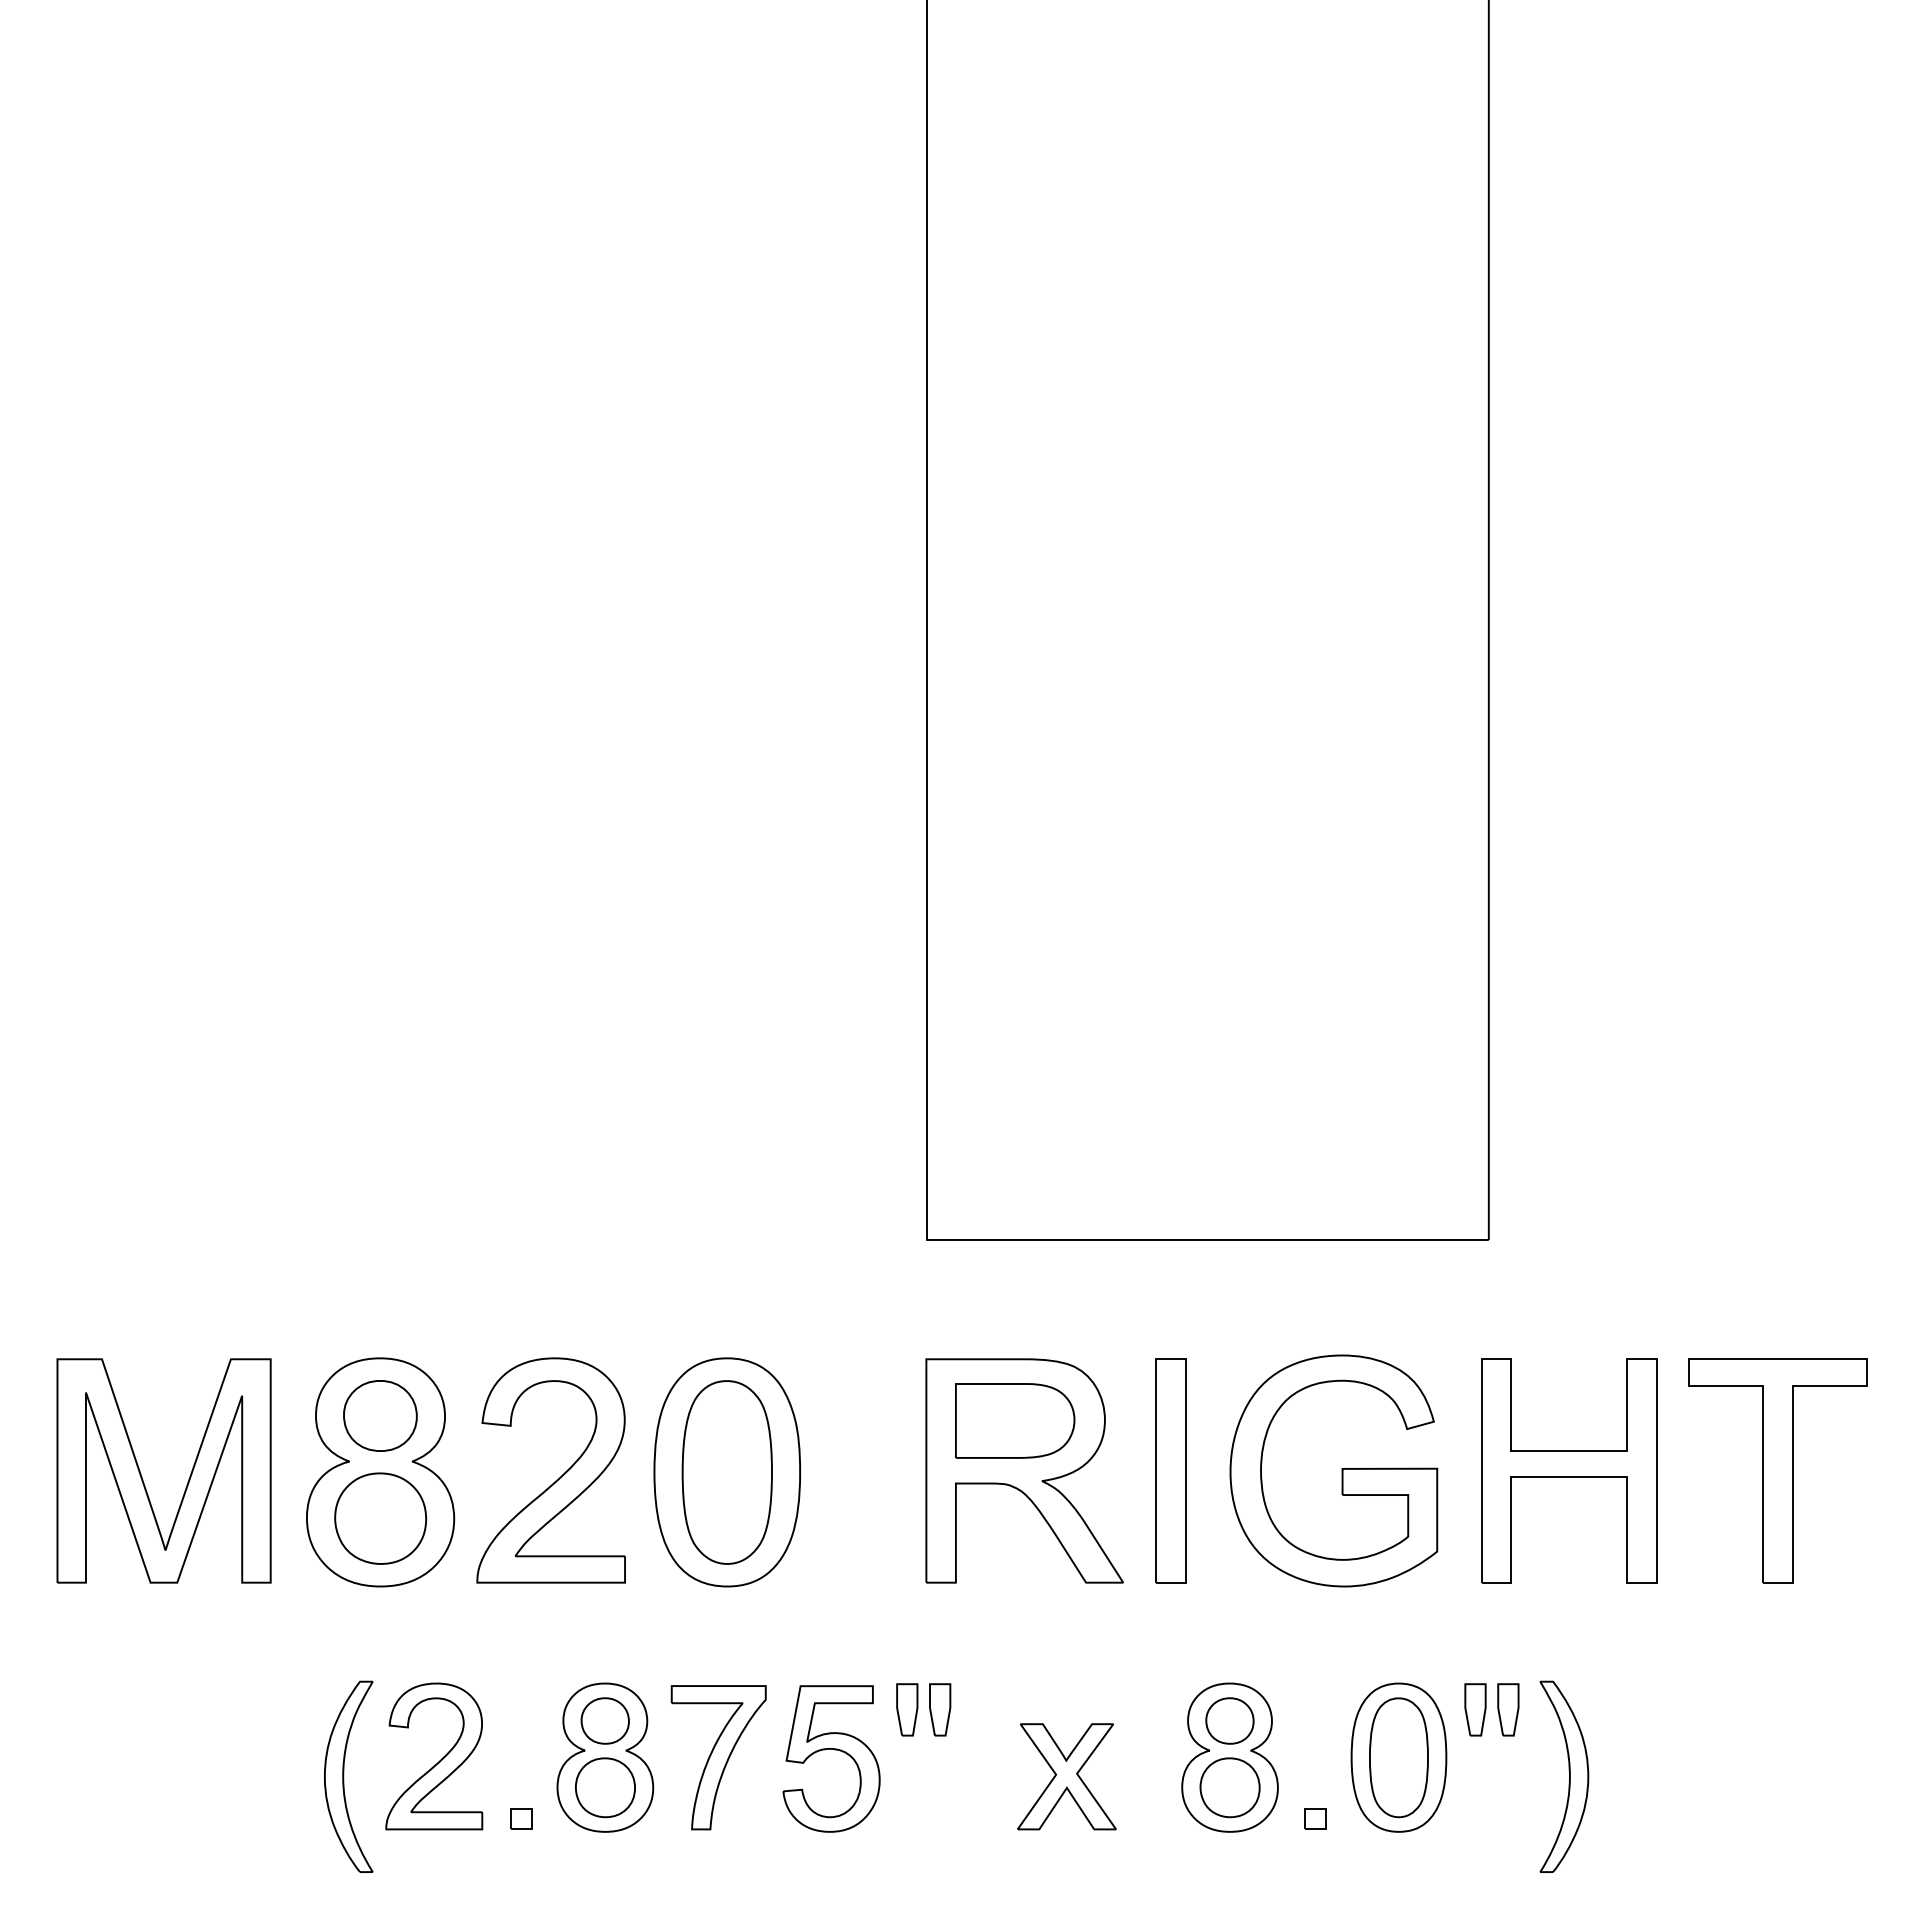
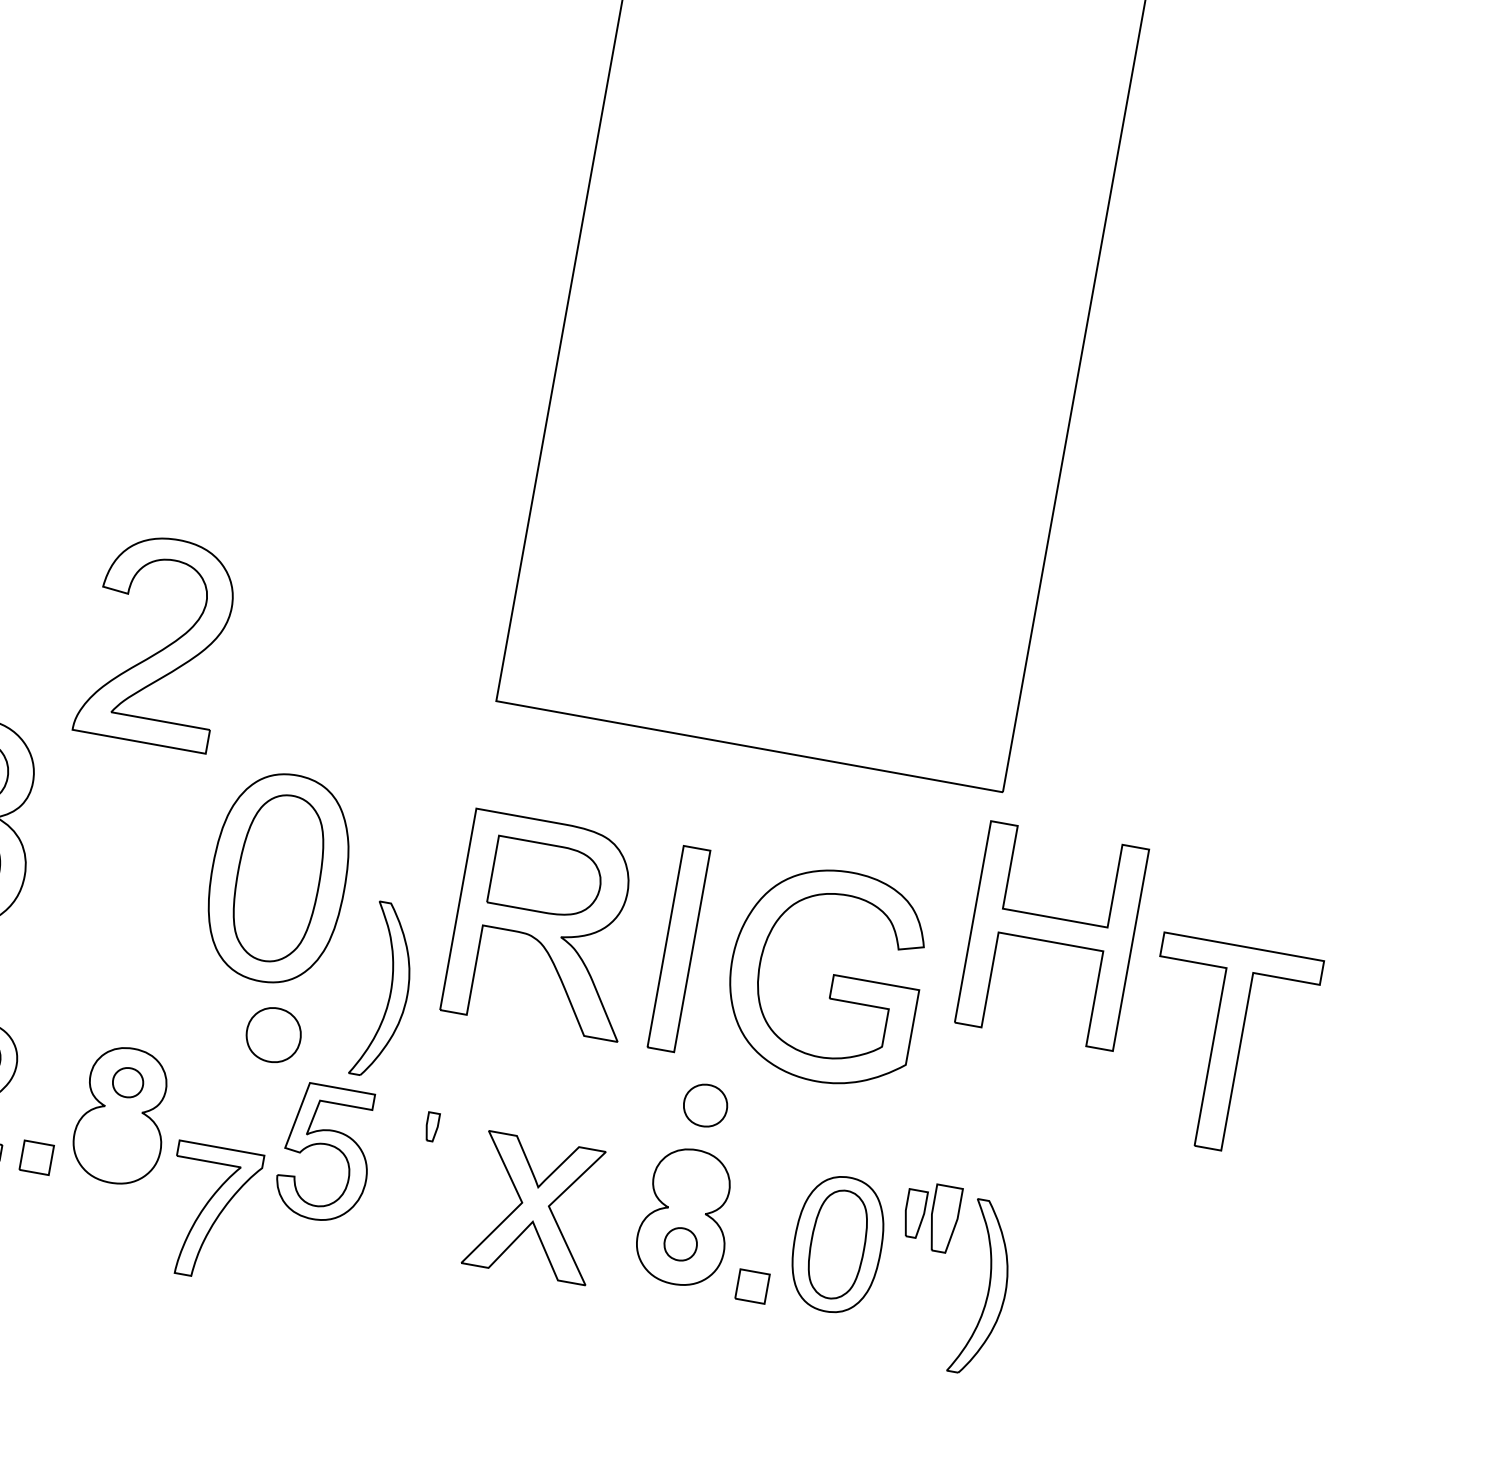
part: (1569, 1470) -> (1052, 935), moved
part: (555, 1480) -> (159, 650), moved
part: (864, 1572) -> (386, 990), added
part: (907, 1709) -> (402, 1121), removed
part: (940, 1709) -> (432, 1126), size x0.6
part: (1508, 1709) -> (944, 1218), size x1.4
part: (604, 1720) -> (127, 1082), size x0.7
part: (1229, 1720) -> (705, 1105), moved
part: (718, 1757) -> (210, 1212), moved
part: (1066, 1776) -> (535, 1207), size x1.4
part: (605, 1787) -> (273, 1034), moved
part: (1229, 1787) -> (680, 1243), size x0.6
part: (521, 1818) -> (36, 1157), size x1.6
part: (1315, 1818) -> (752, 1285), size x1.6

